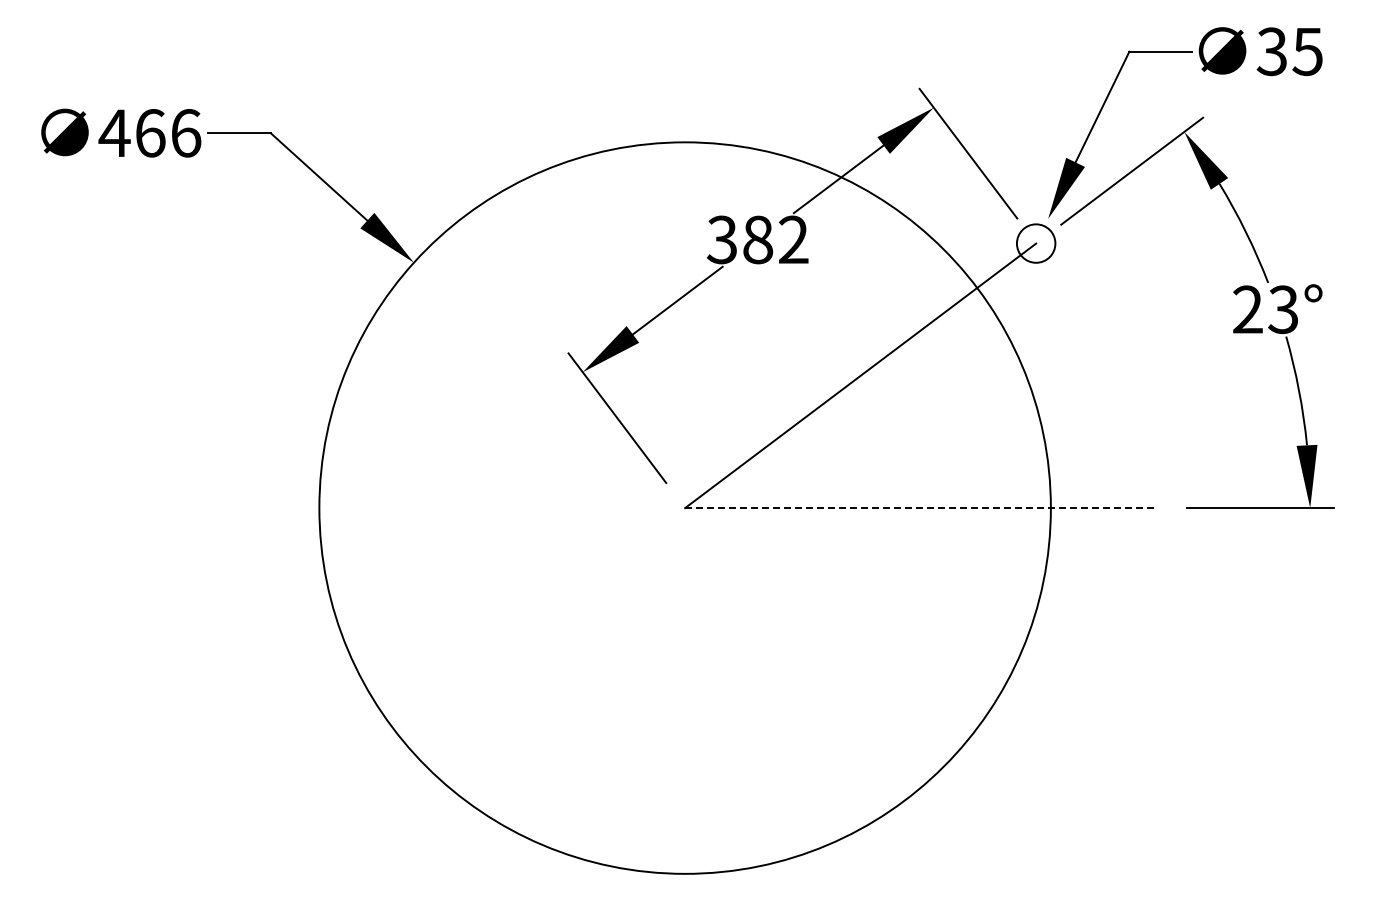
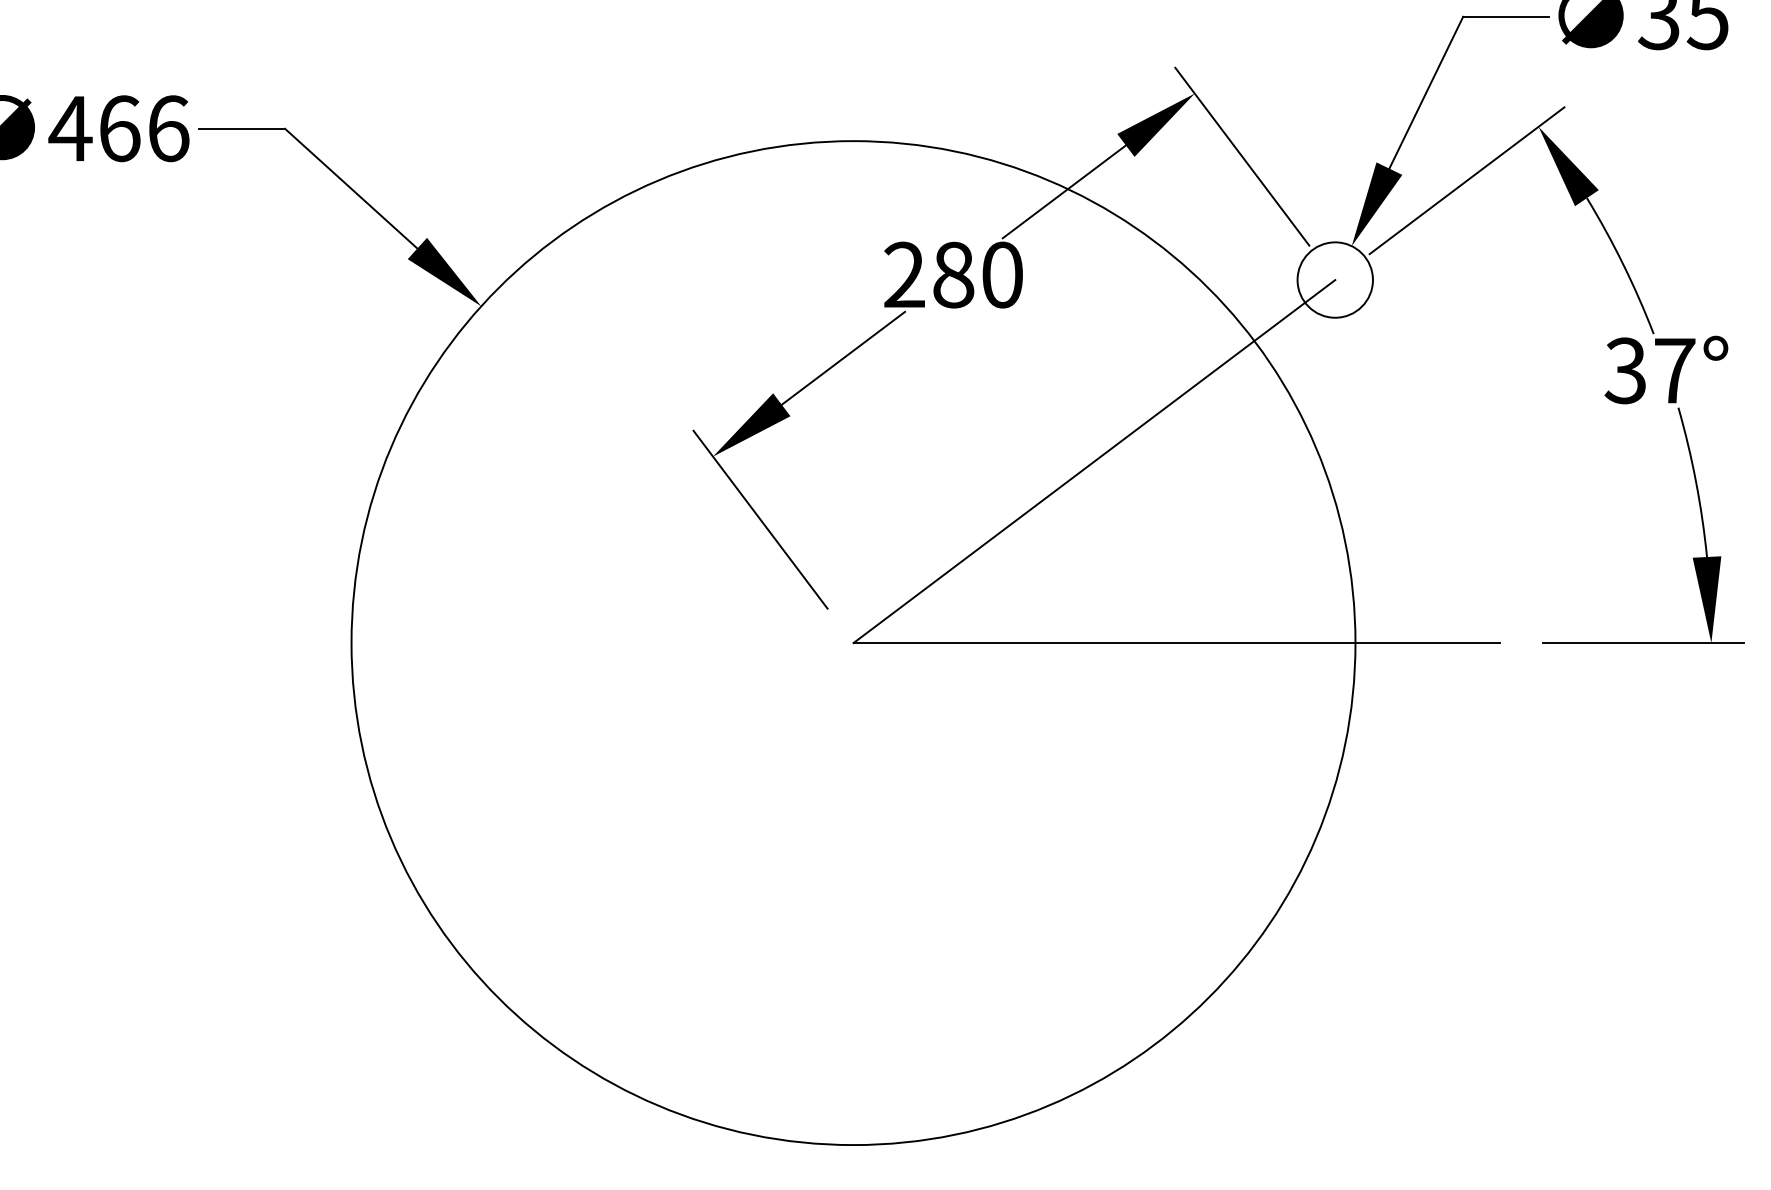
text: (757, 239) -> (952, 274), 382 -> 280
circle: (1035, 243) -> (1334, 279), size x1.43
text: (1265, 309) -> (1649, 370), 23° -> 37°
line: (921, 508) -> (1177, 643), dashed -> solid

